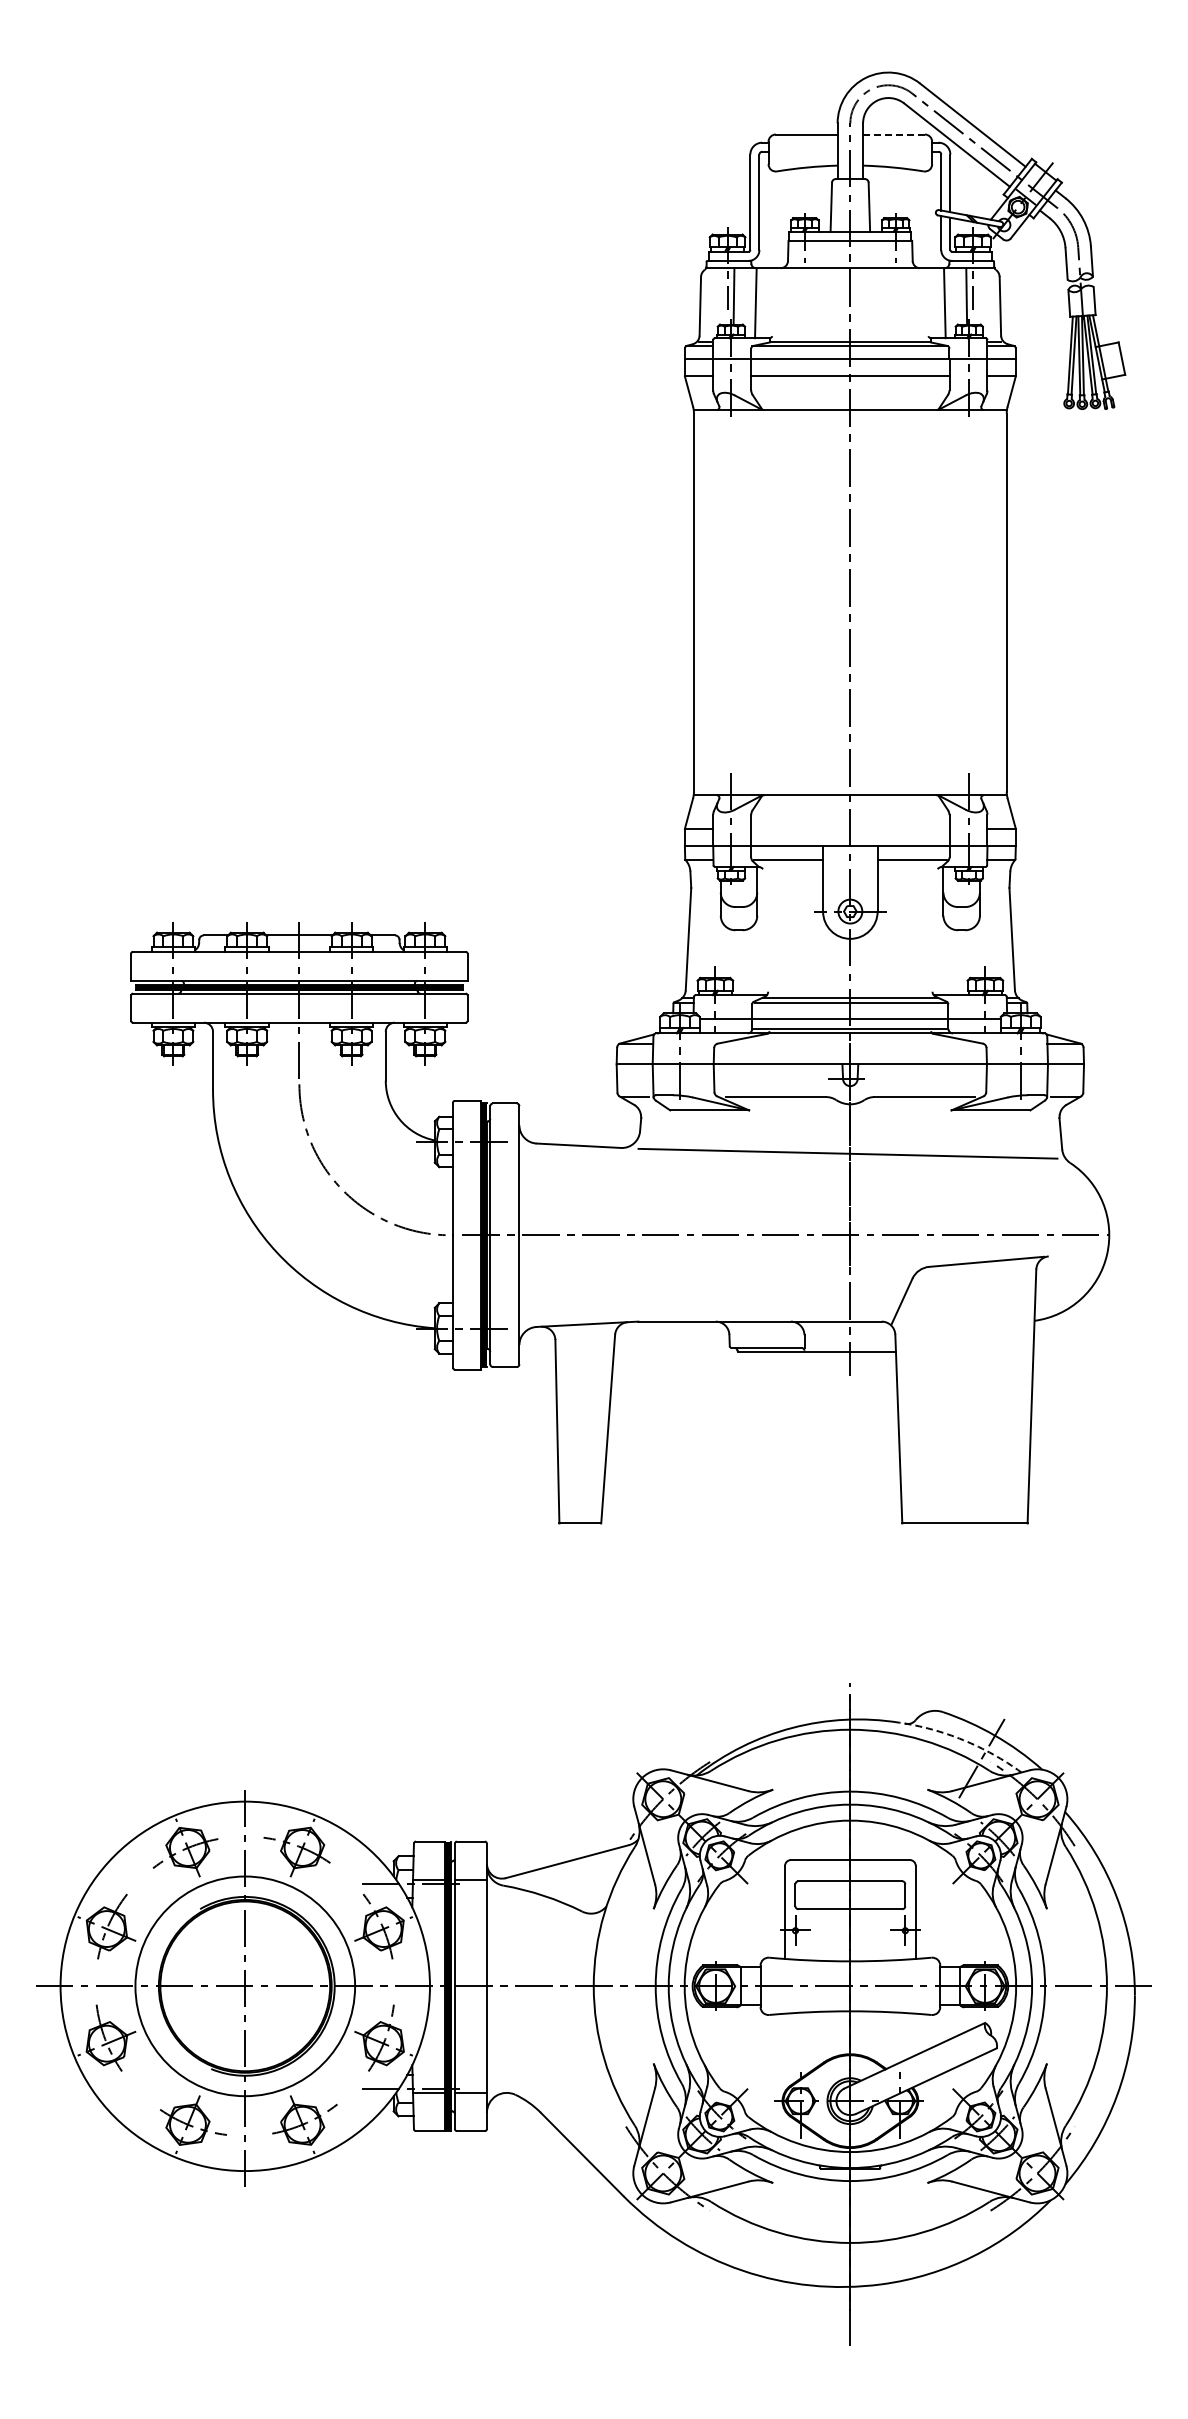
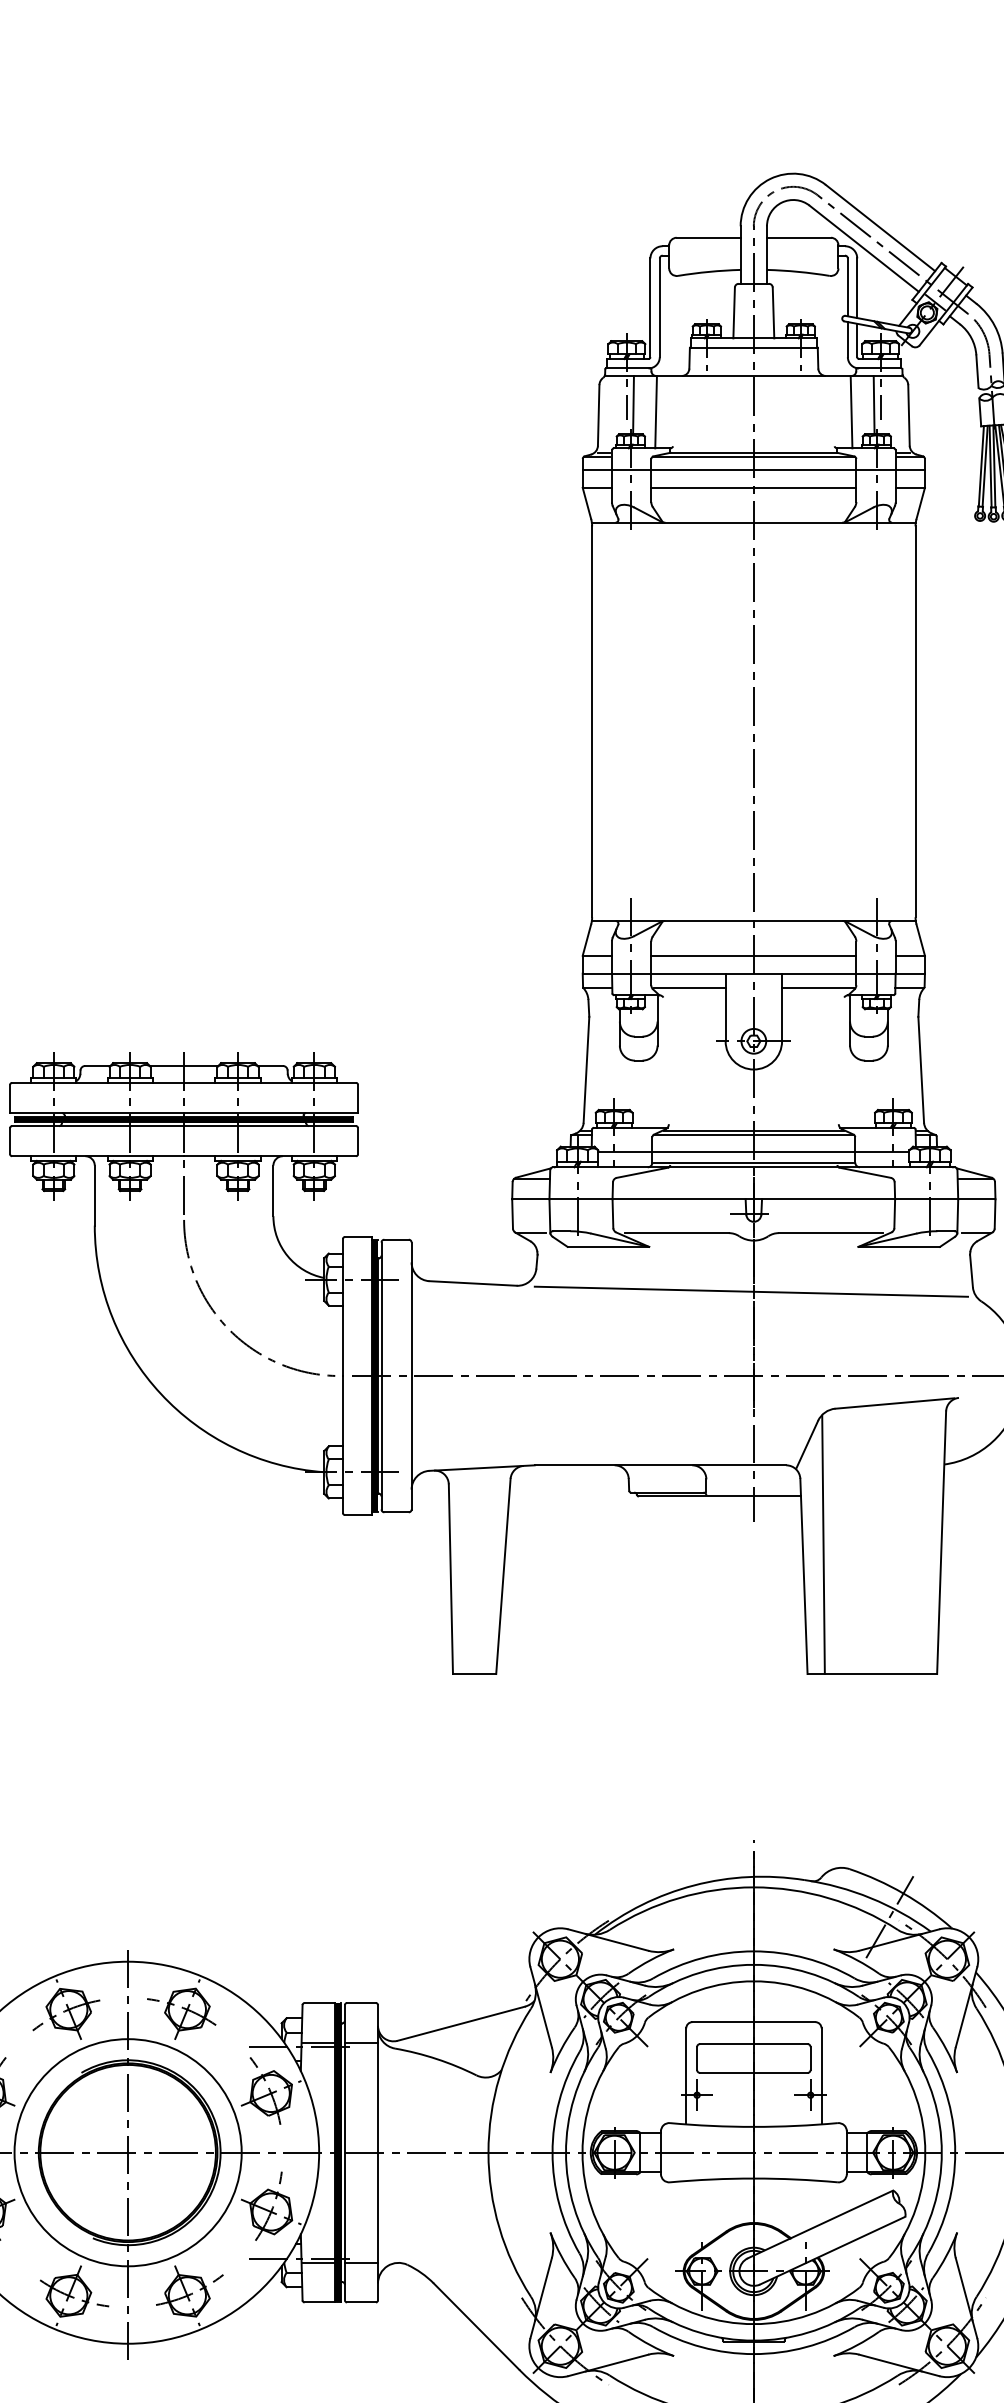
line: (893, 134) -> (798, 237), dashed -> solid
line: (850, 828) -> (753, 955), added
line: (917, 1398) -> (823, 1544), added
arc: (963, 1740) -> (870, 1898), dashed -> solid

